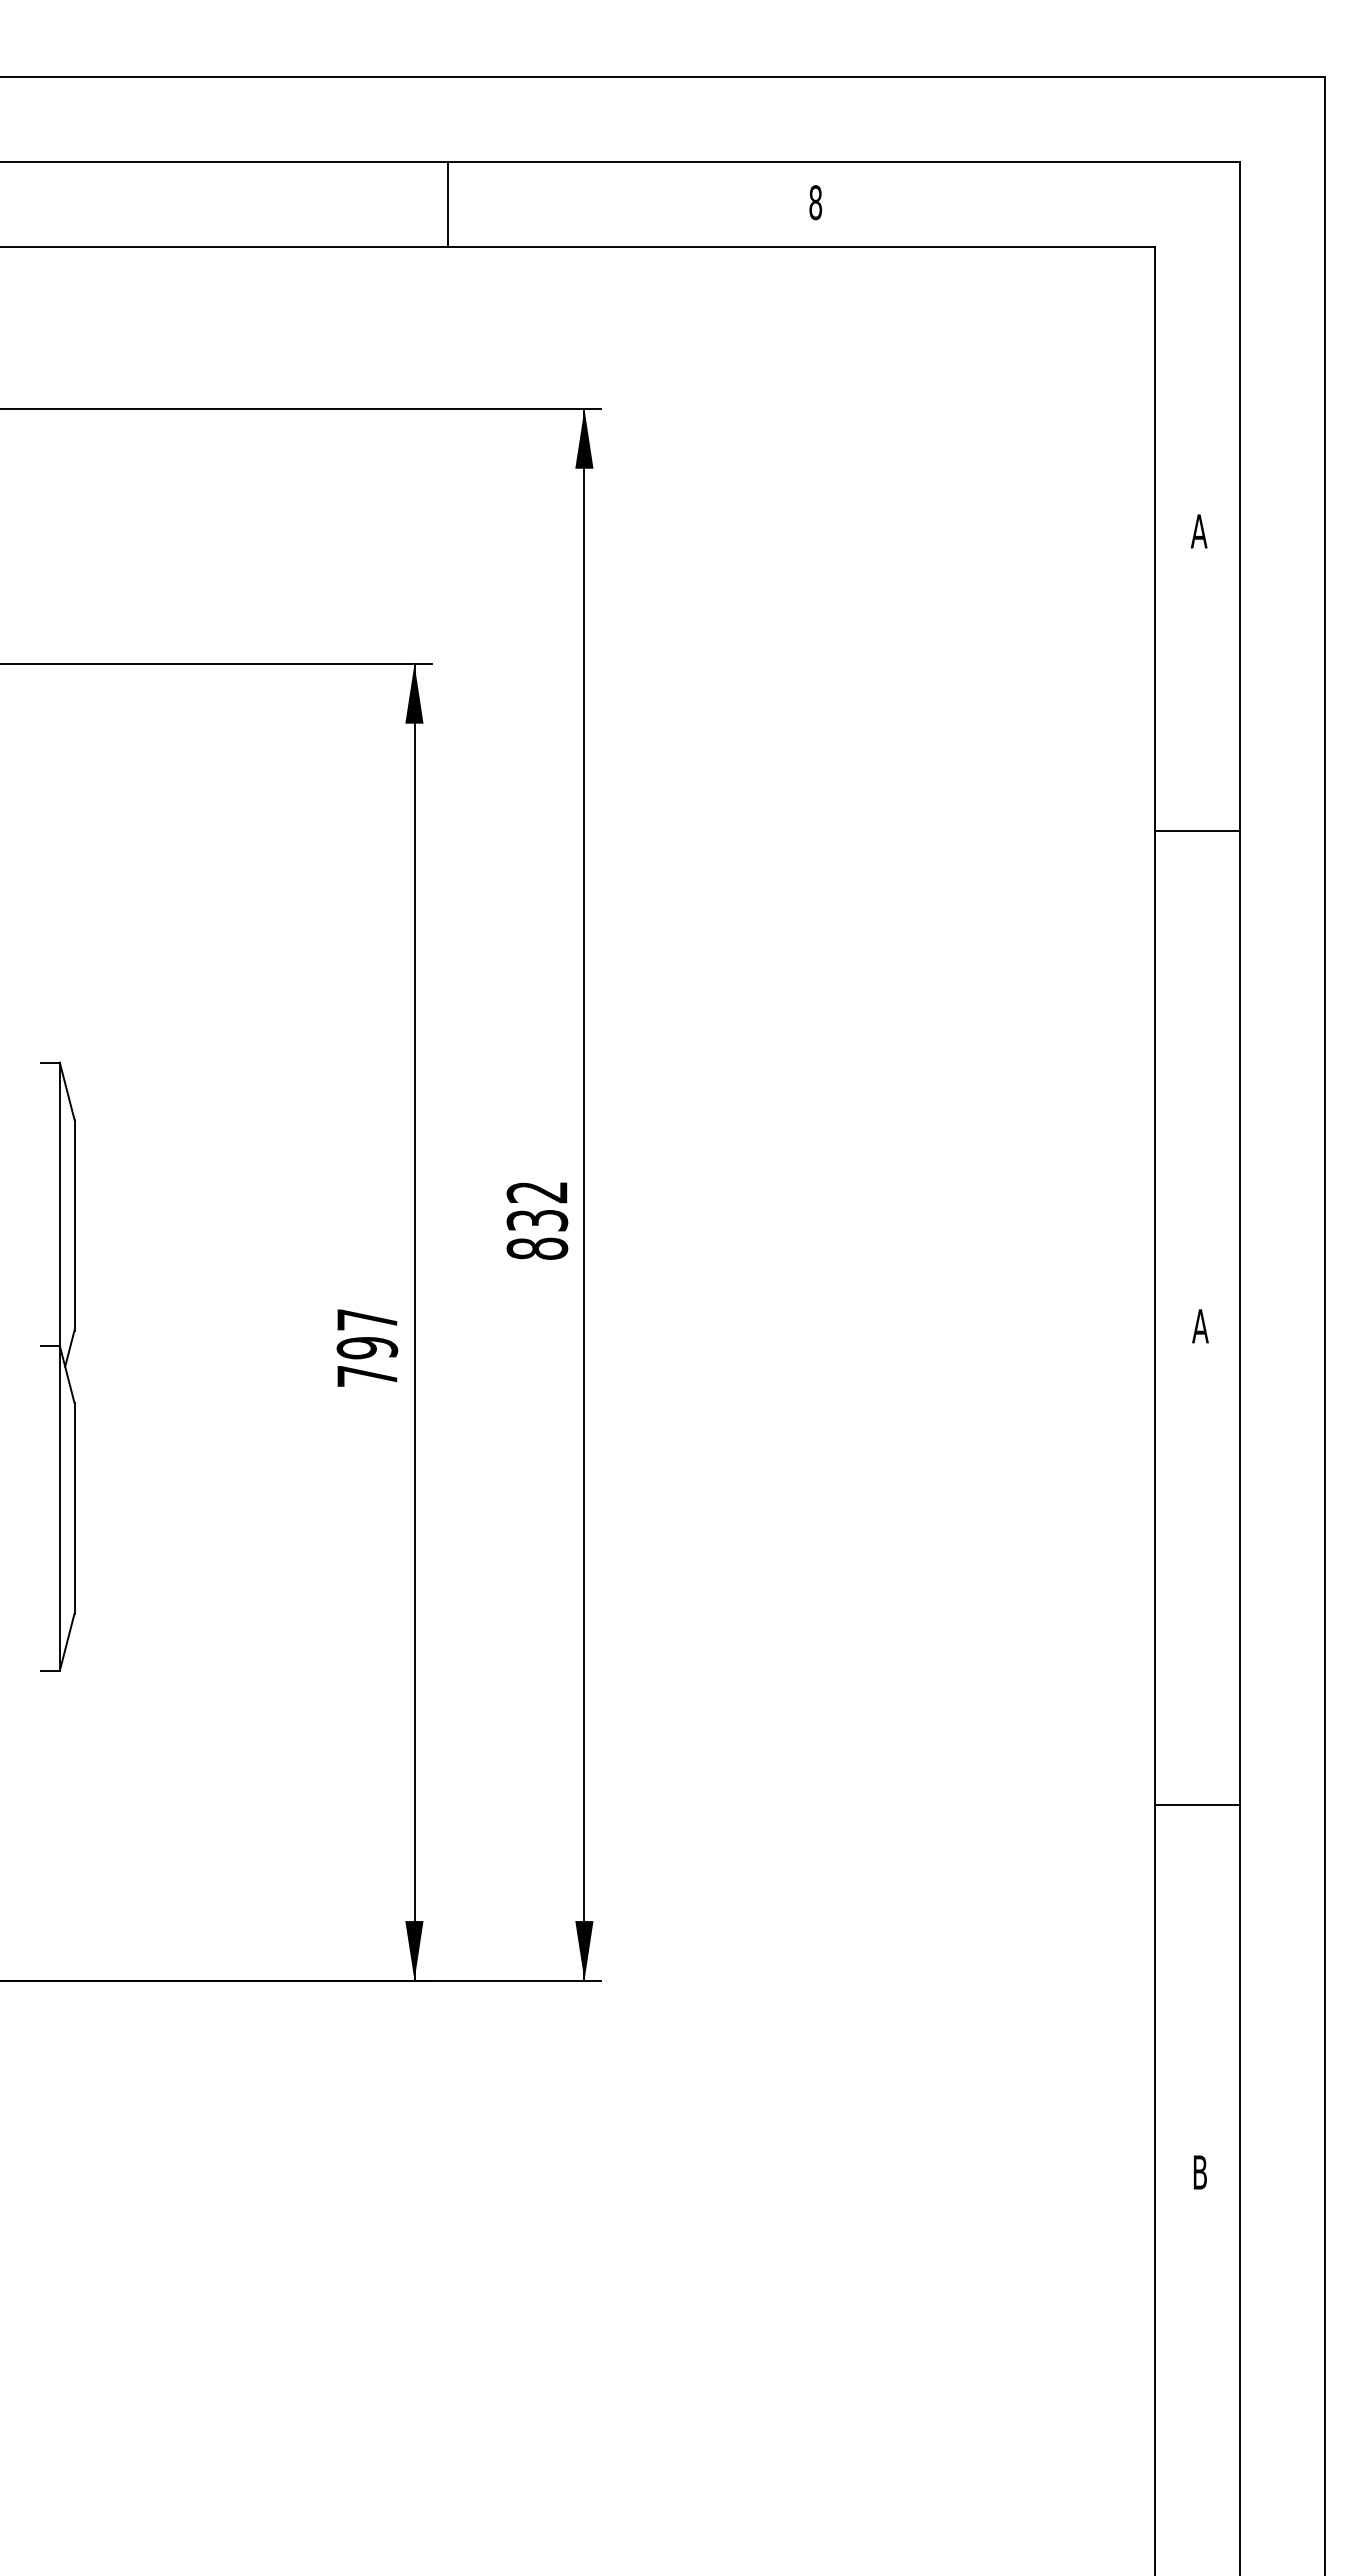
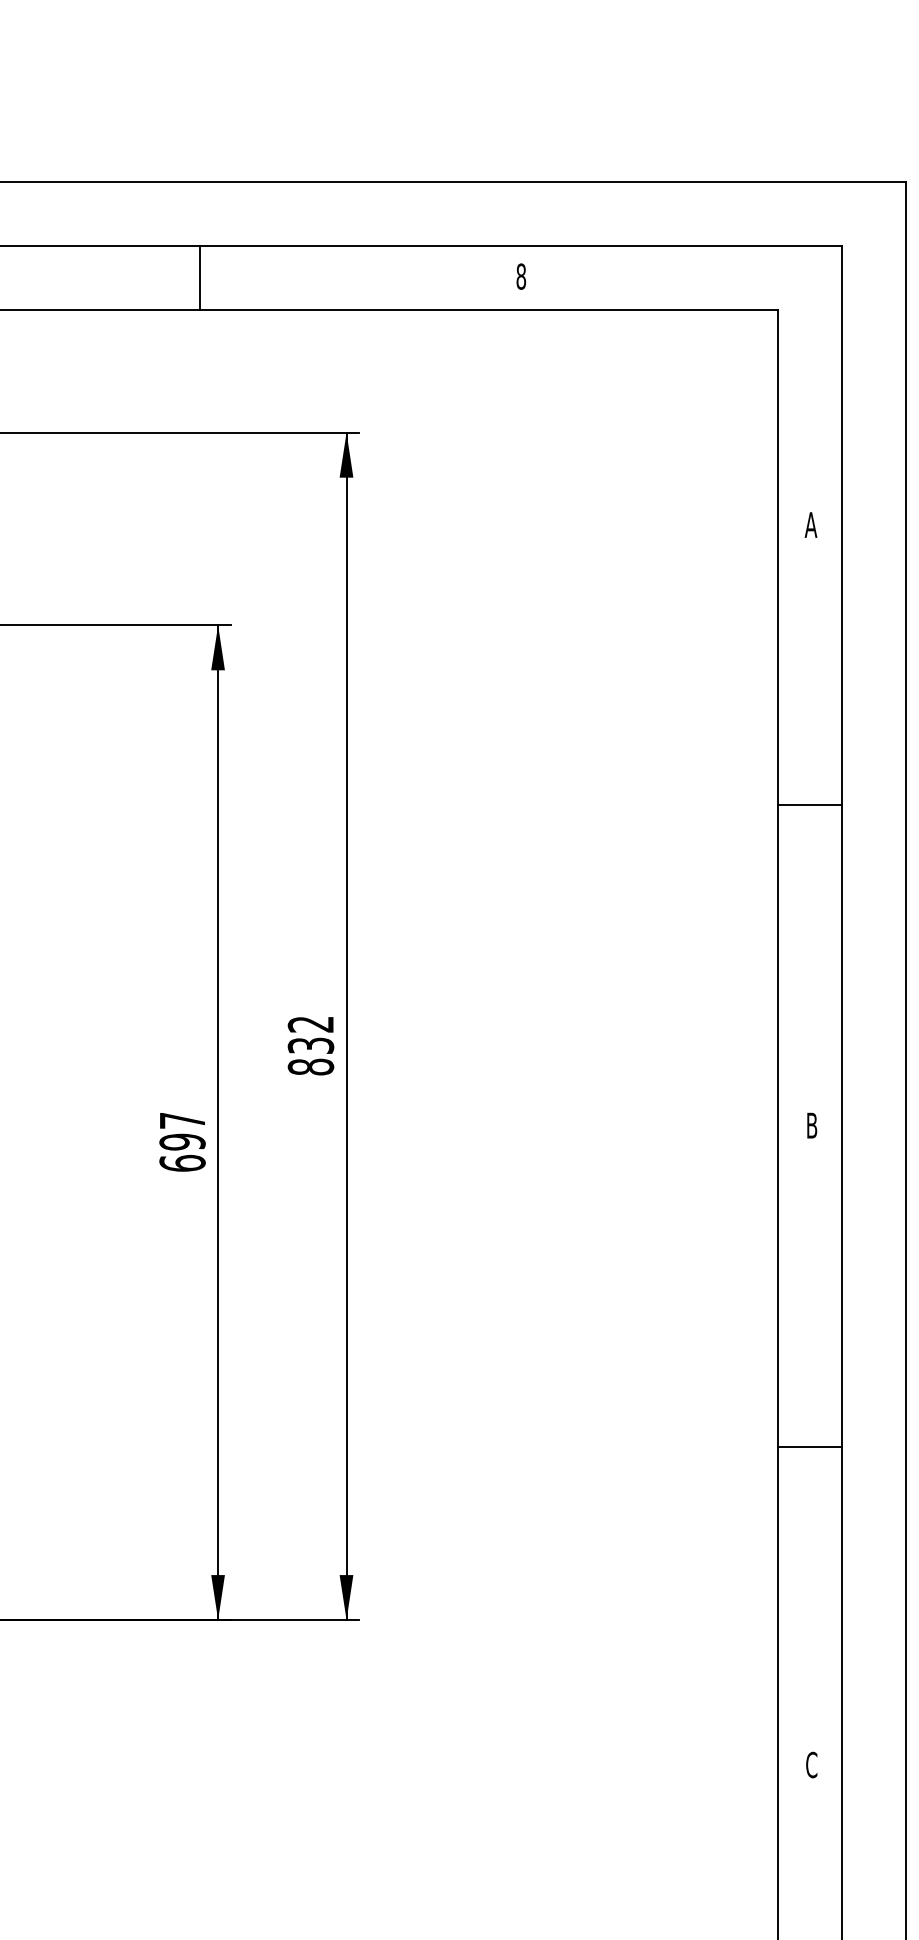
line: (448, 204) -> (200, 278), moved
line: (1197, 830) -> (809, 804), moved
text: (1200, 1326) -> (812, 1125), A -> B
text: (367, 1376) -> (182, 1163), 797 -> 697
line: (1197, 1805) -> (809, 1446), moved
text: (1199, 2172) -> (811, 1765), B -> C

